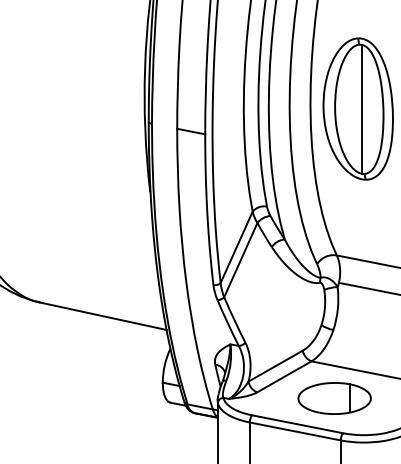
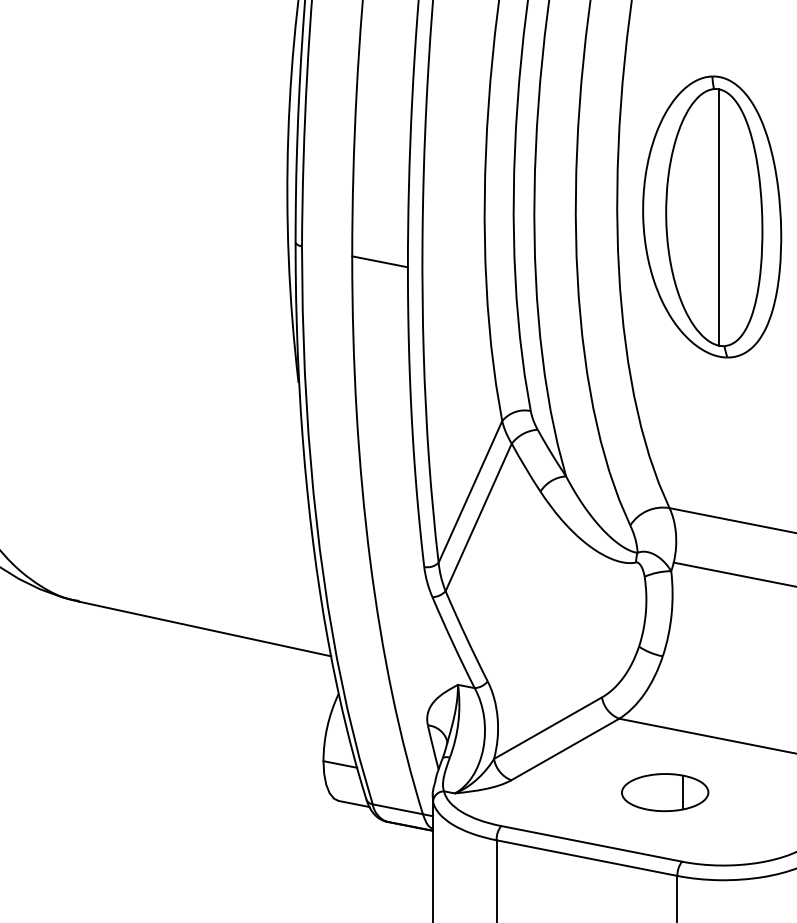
part: (334, 398) -> (664, 792), size x0.6

